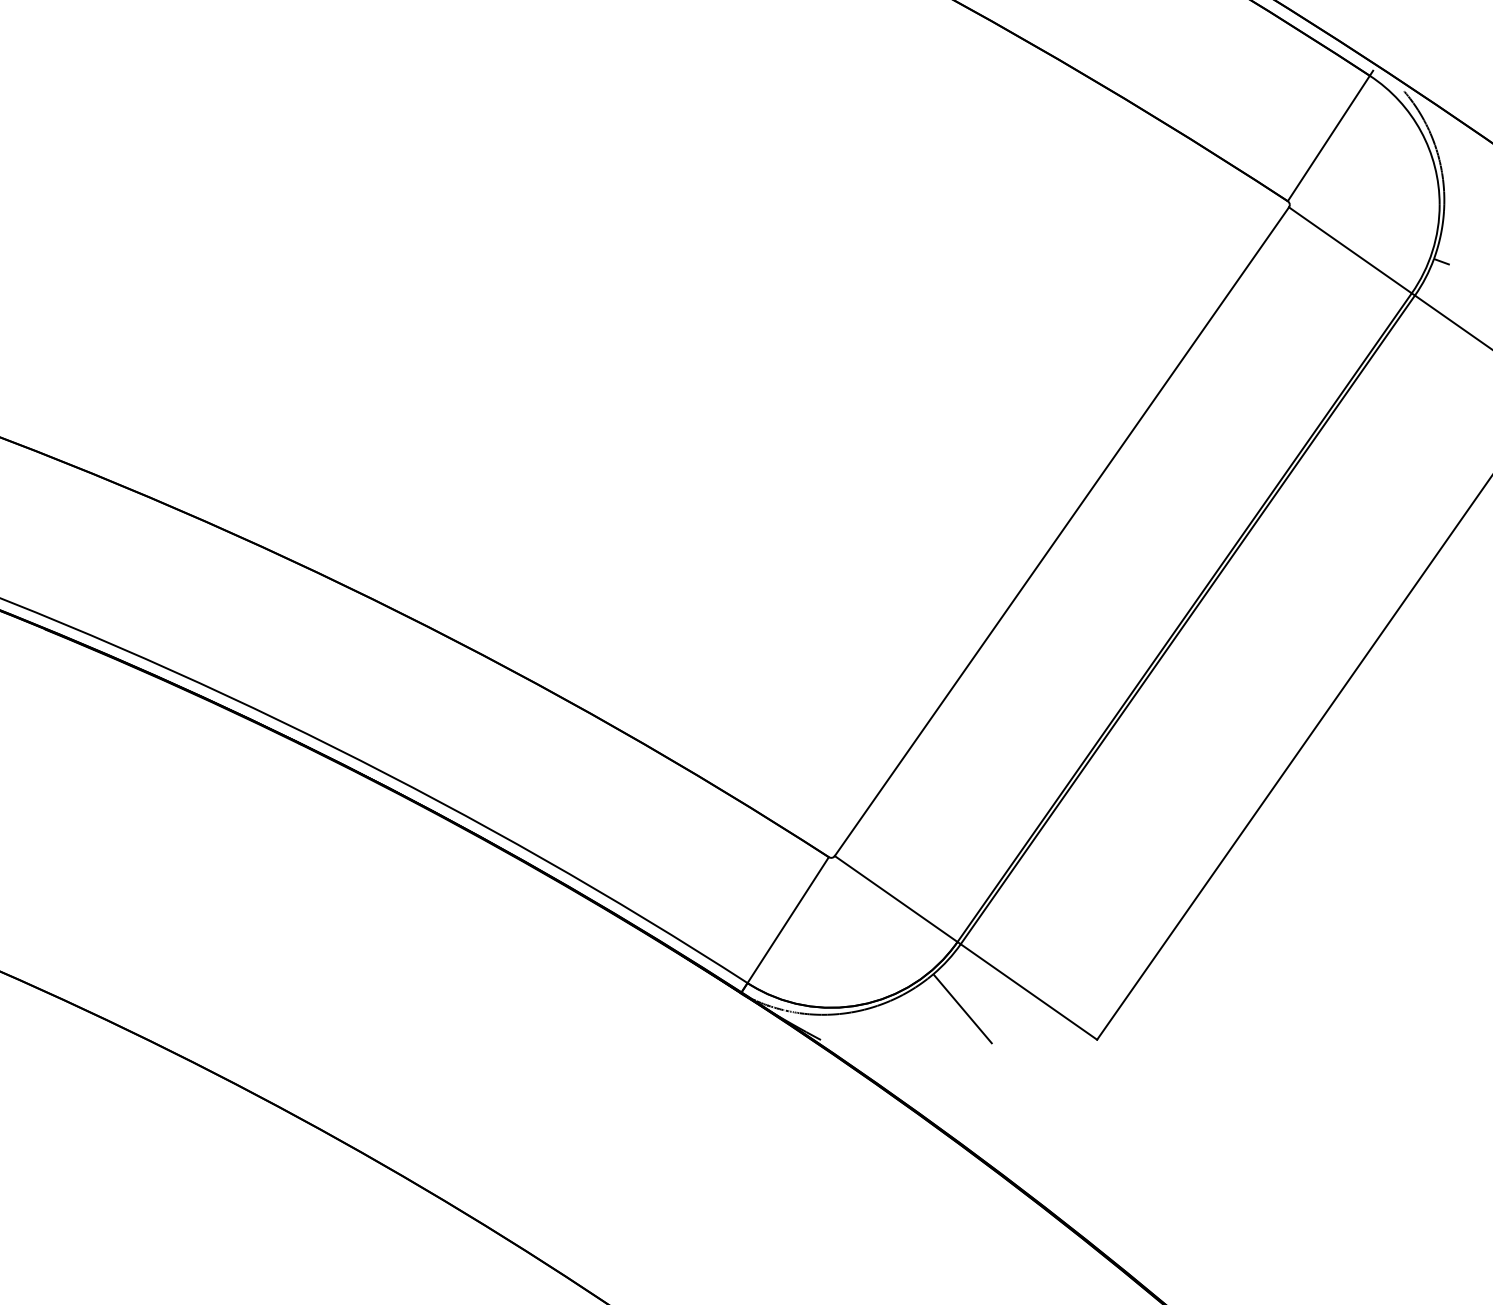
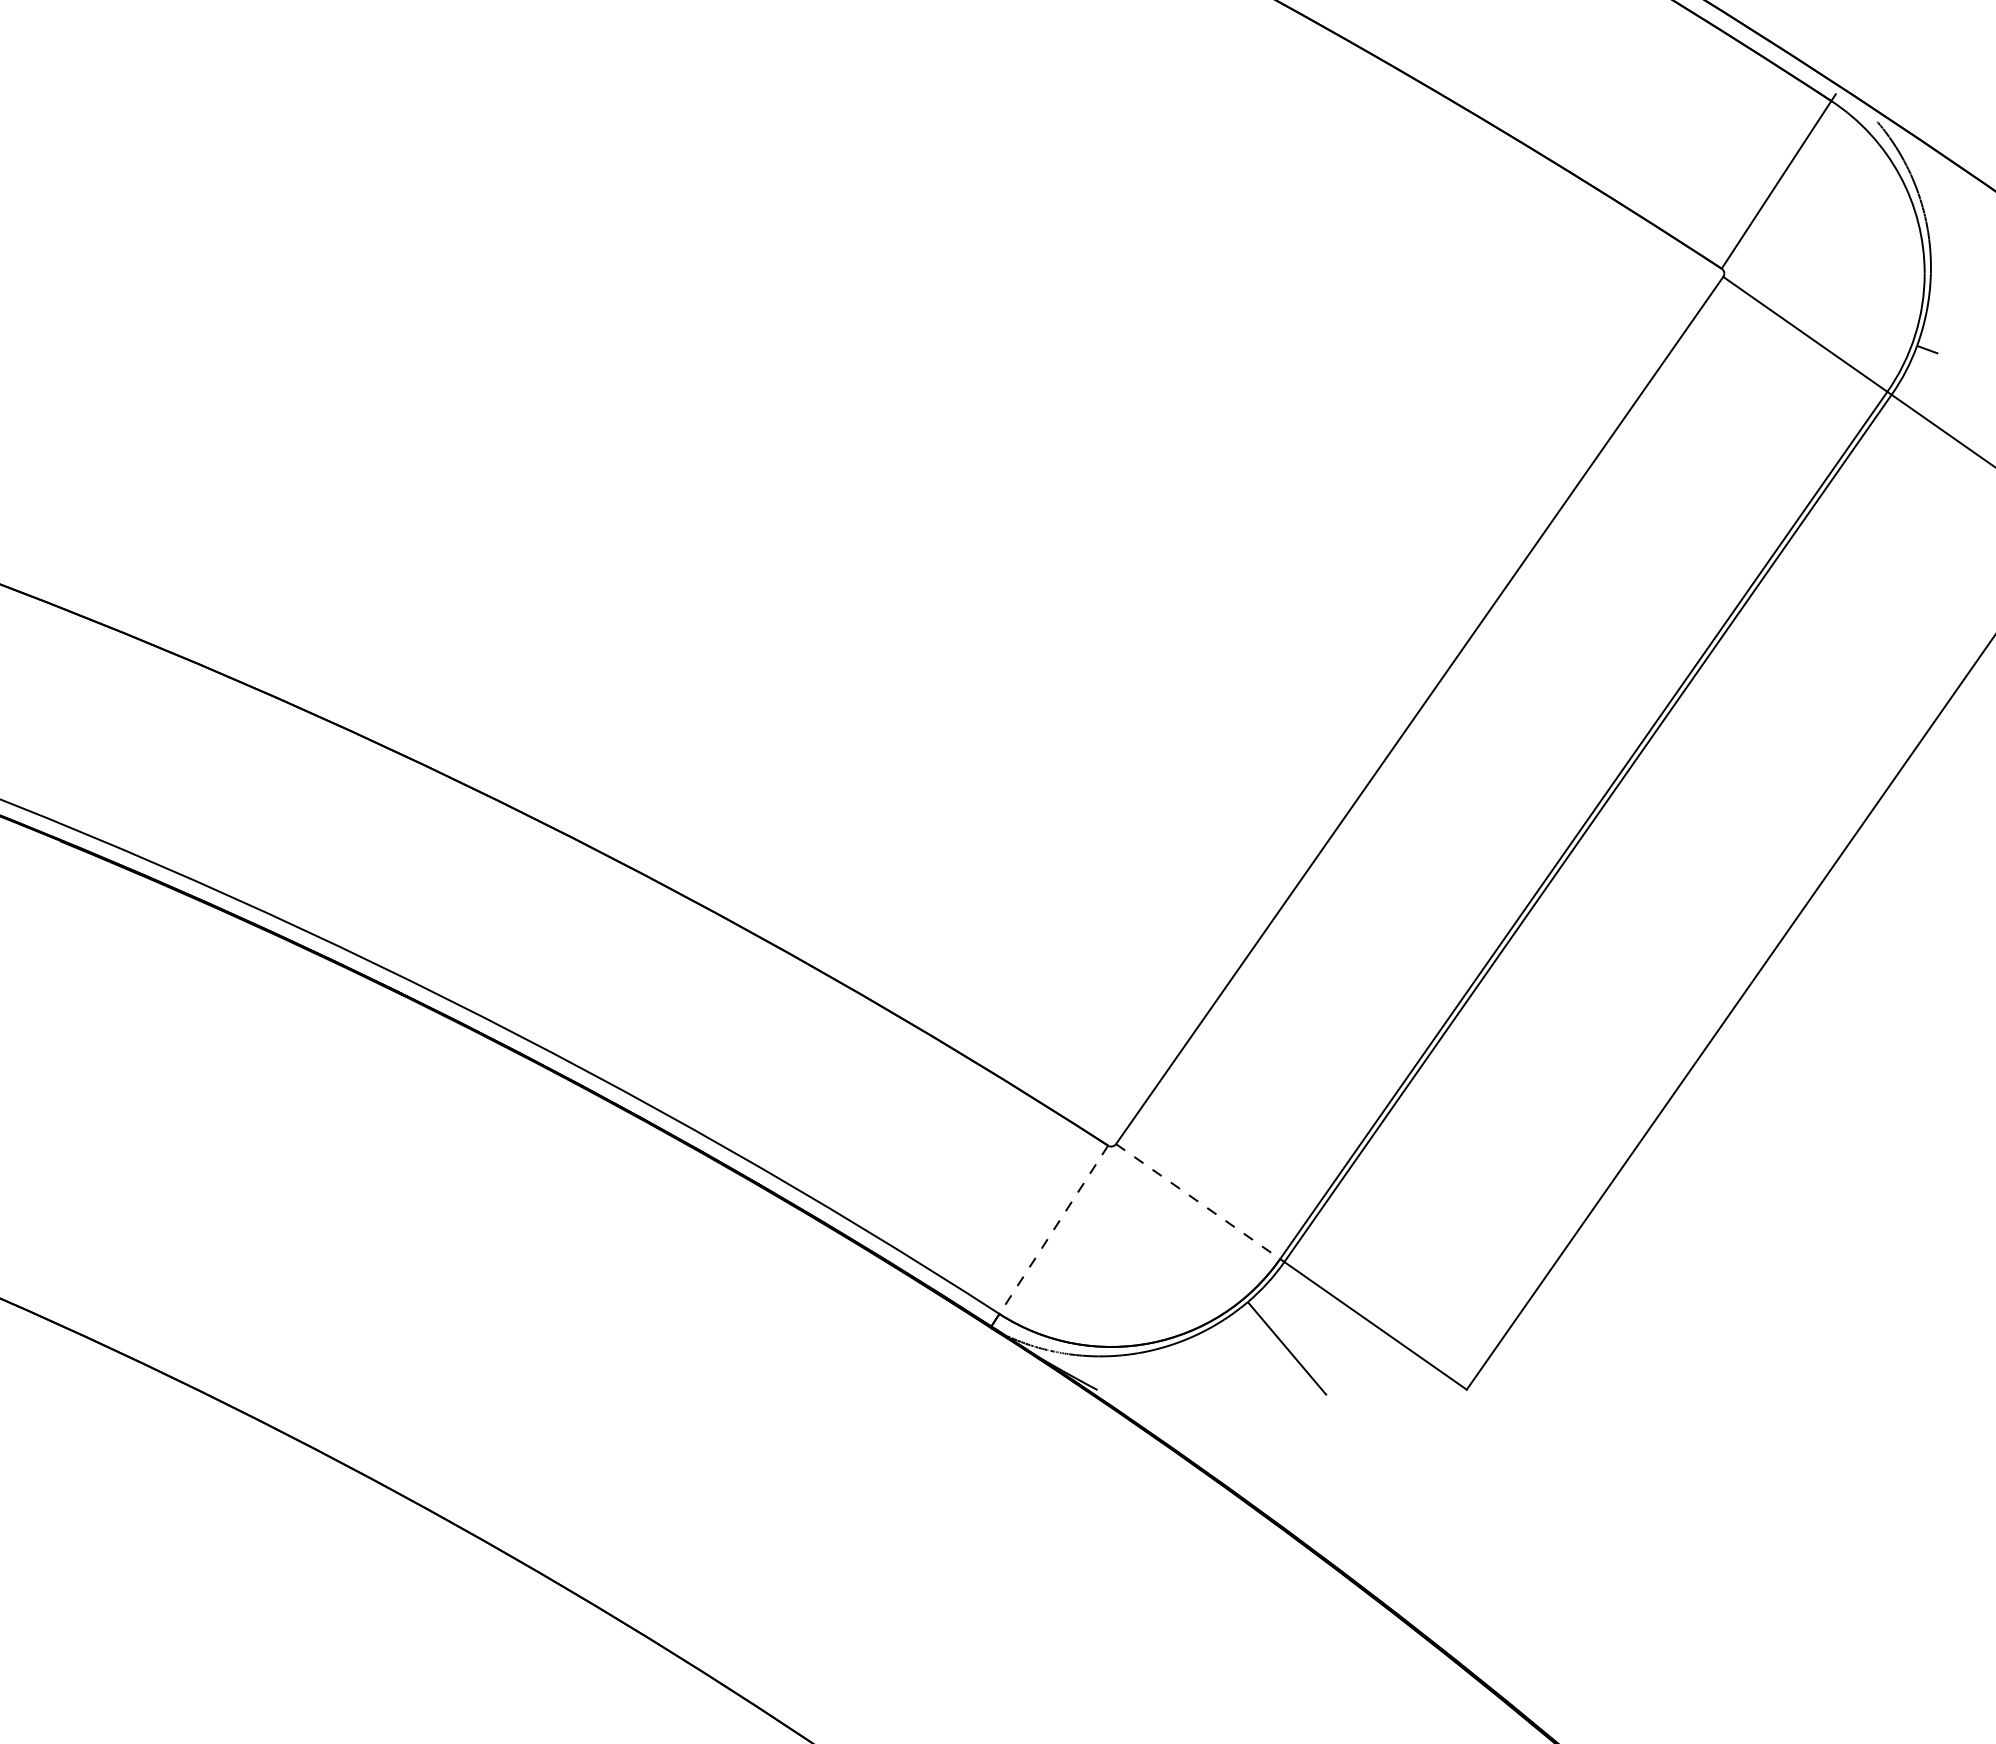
line: (896, 898) -> (1198, 1201), solid -> dashed
line: (788, 920) -> (1053, 1230), solid -> dashed

